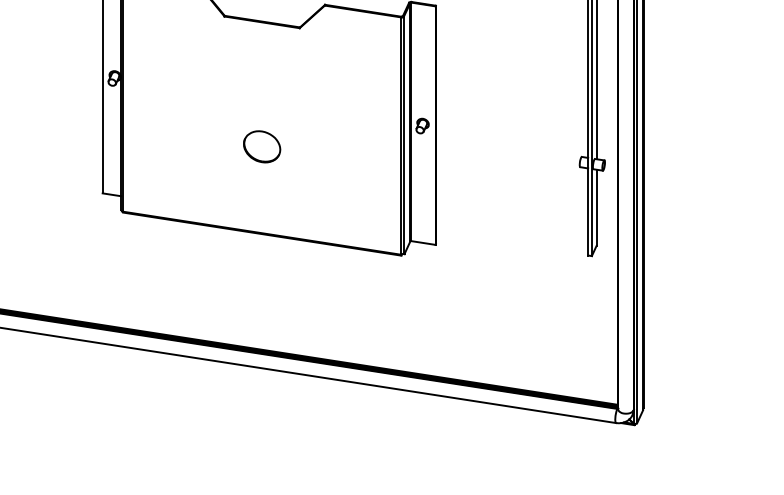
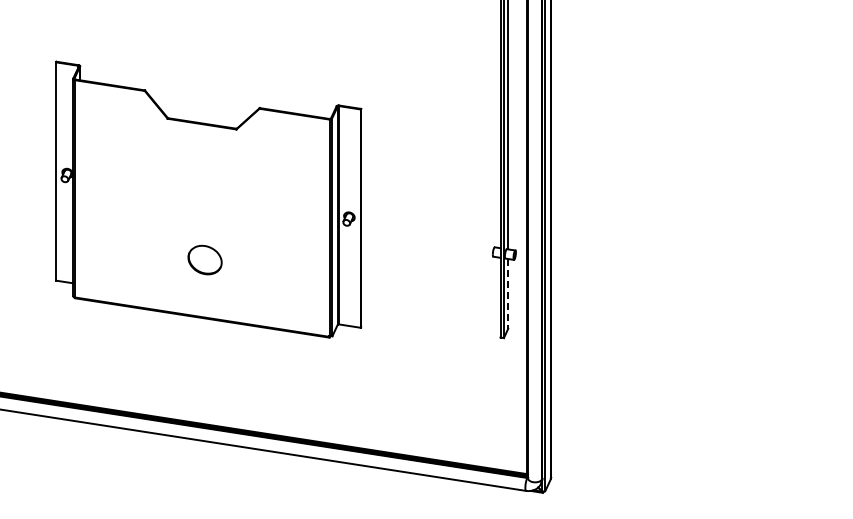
part: (261, 146) -> (204, 259), moved
line: (596, 207) -> (508, 293), solid -> dashed

